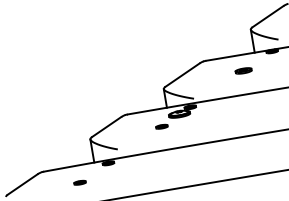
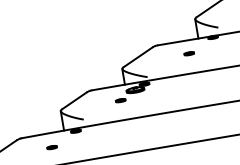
part: (243, 70) -> (189, 53), size x0.71

